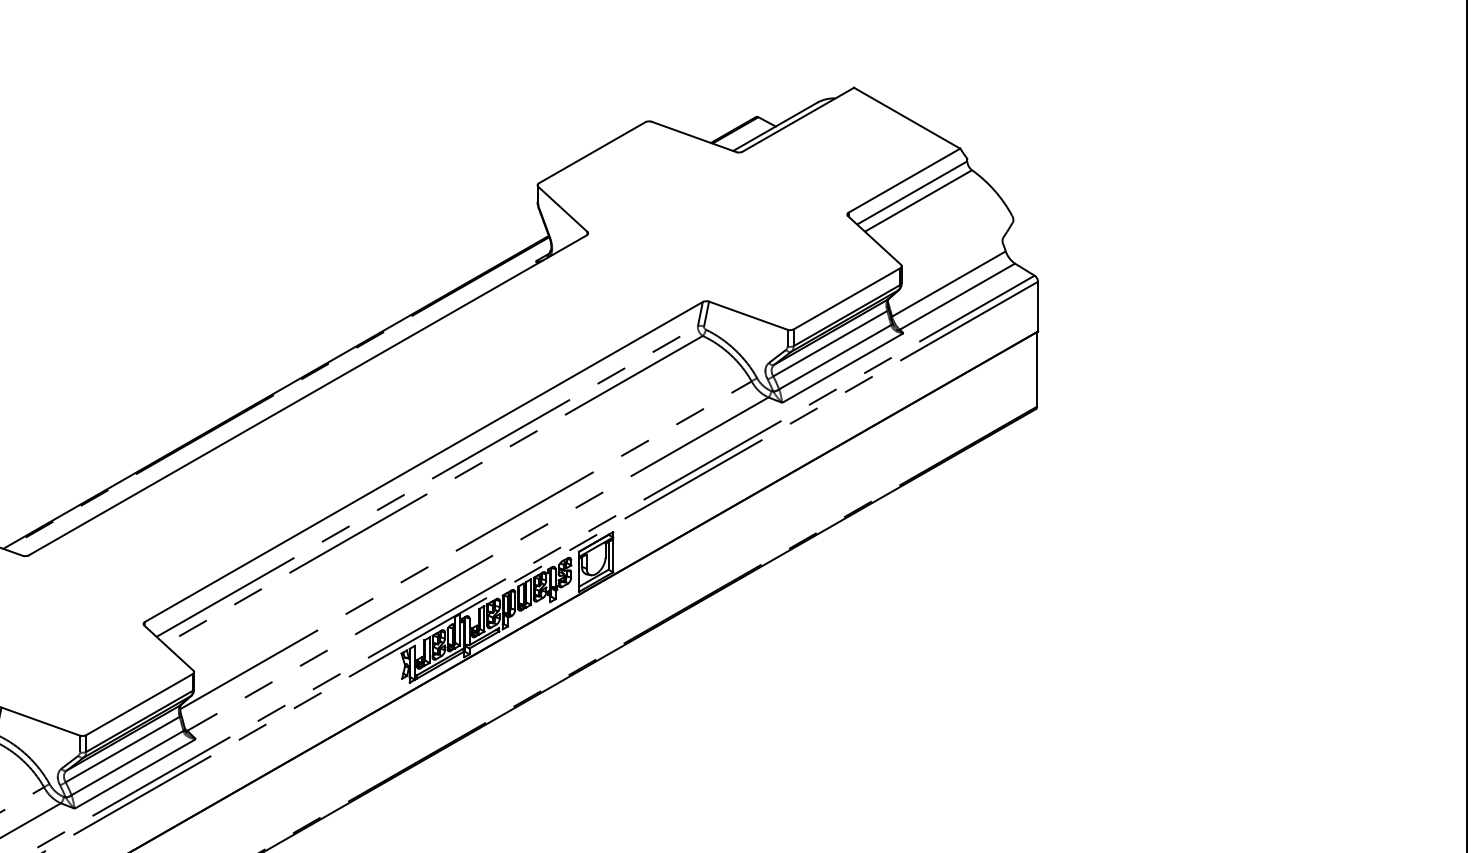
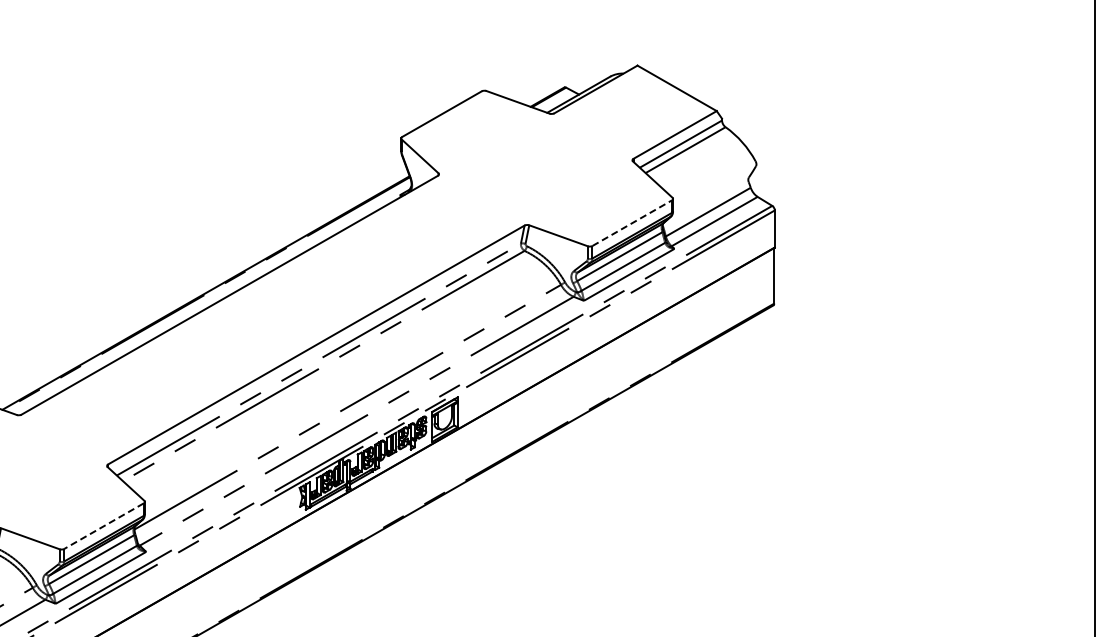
line: (847, 299) -> (632, 223), solid -> dashed
line: (140, 705) -> (104, 526), solid -> dashed

